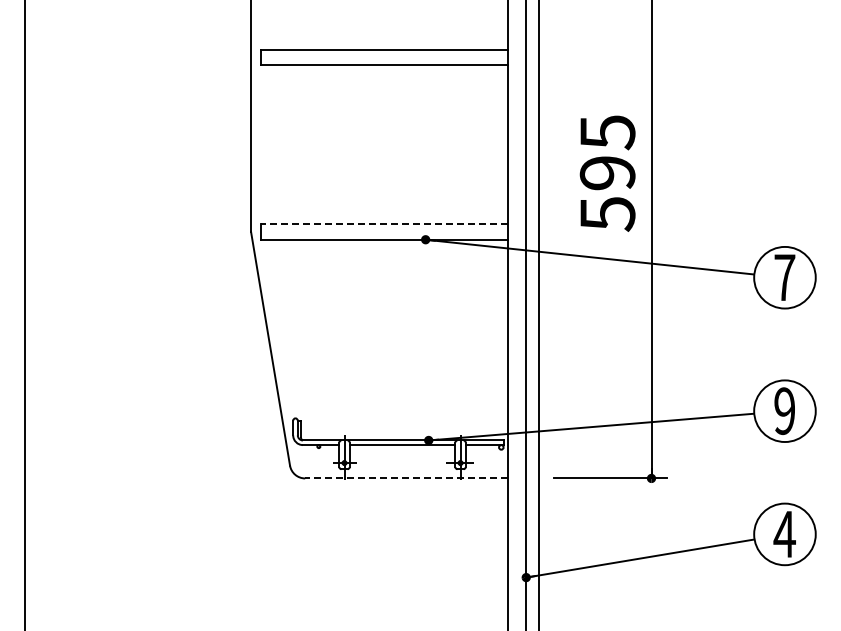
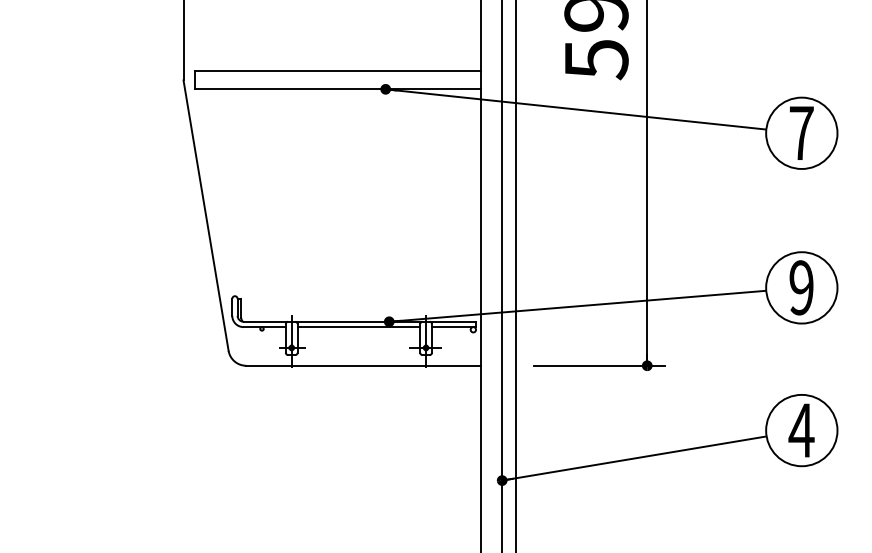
line: (384, 224) -> (338, 71), dashed -> solid
line: (405, 478) -> (362, 365), dashed -> solid

